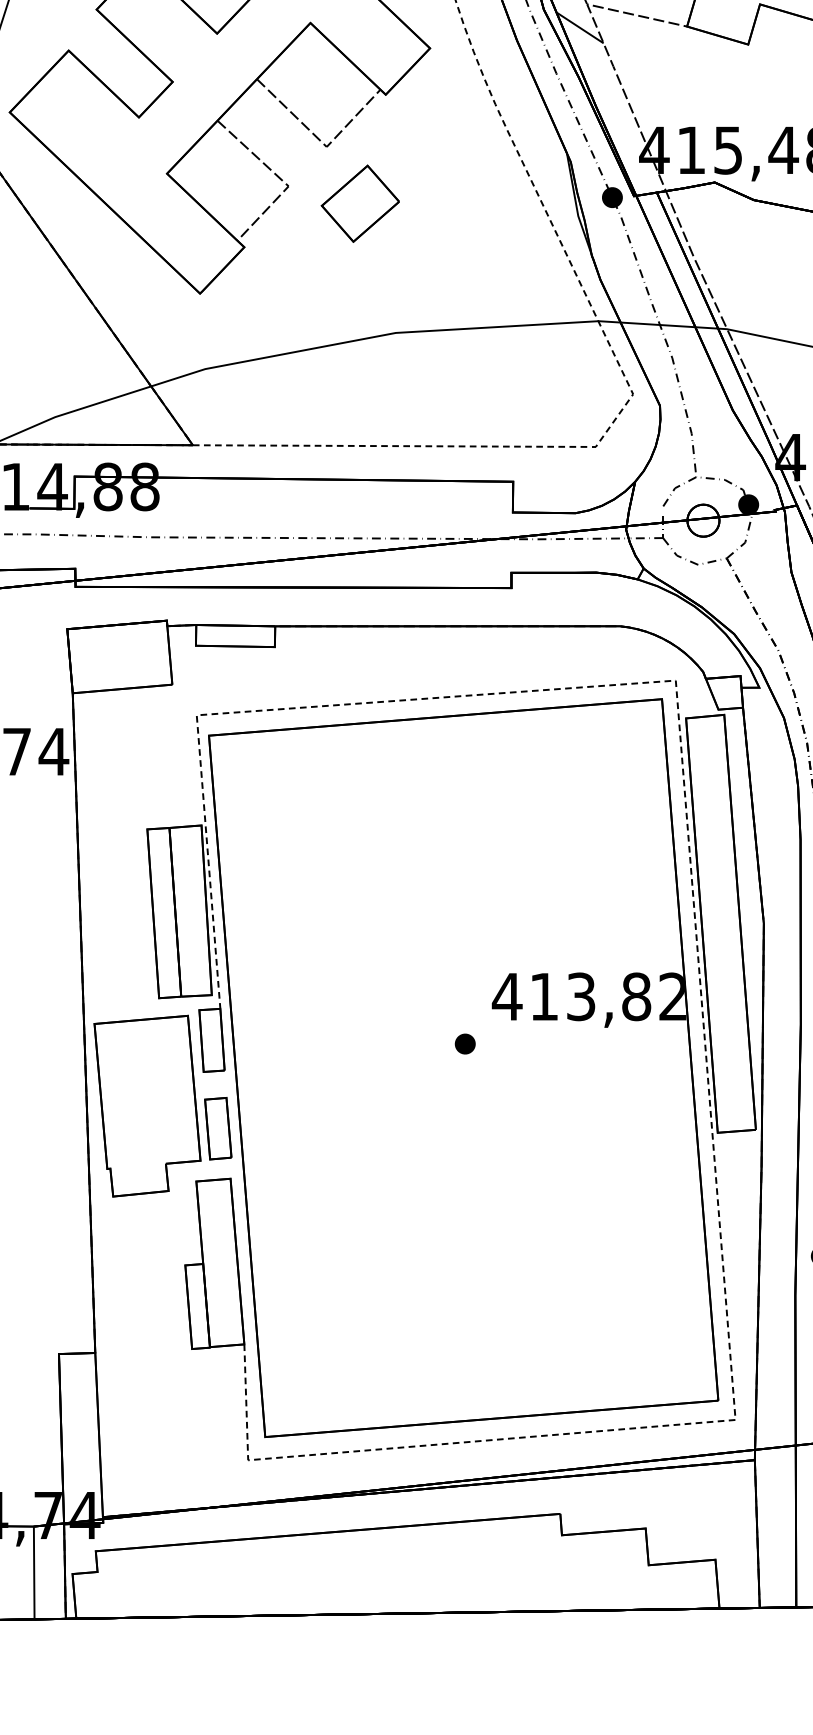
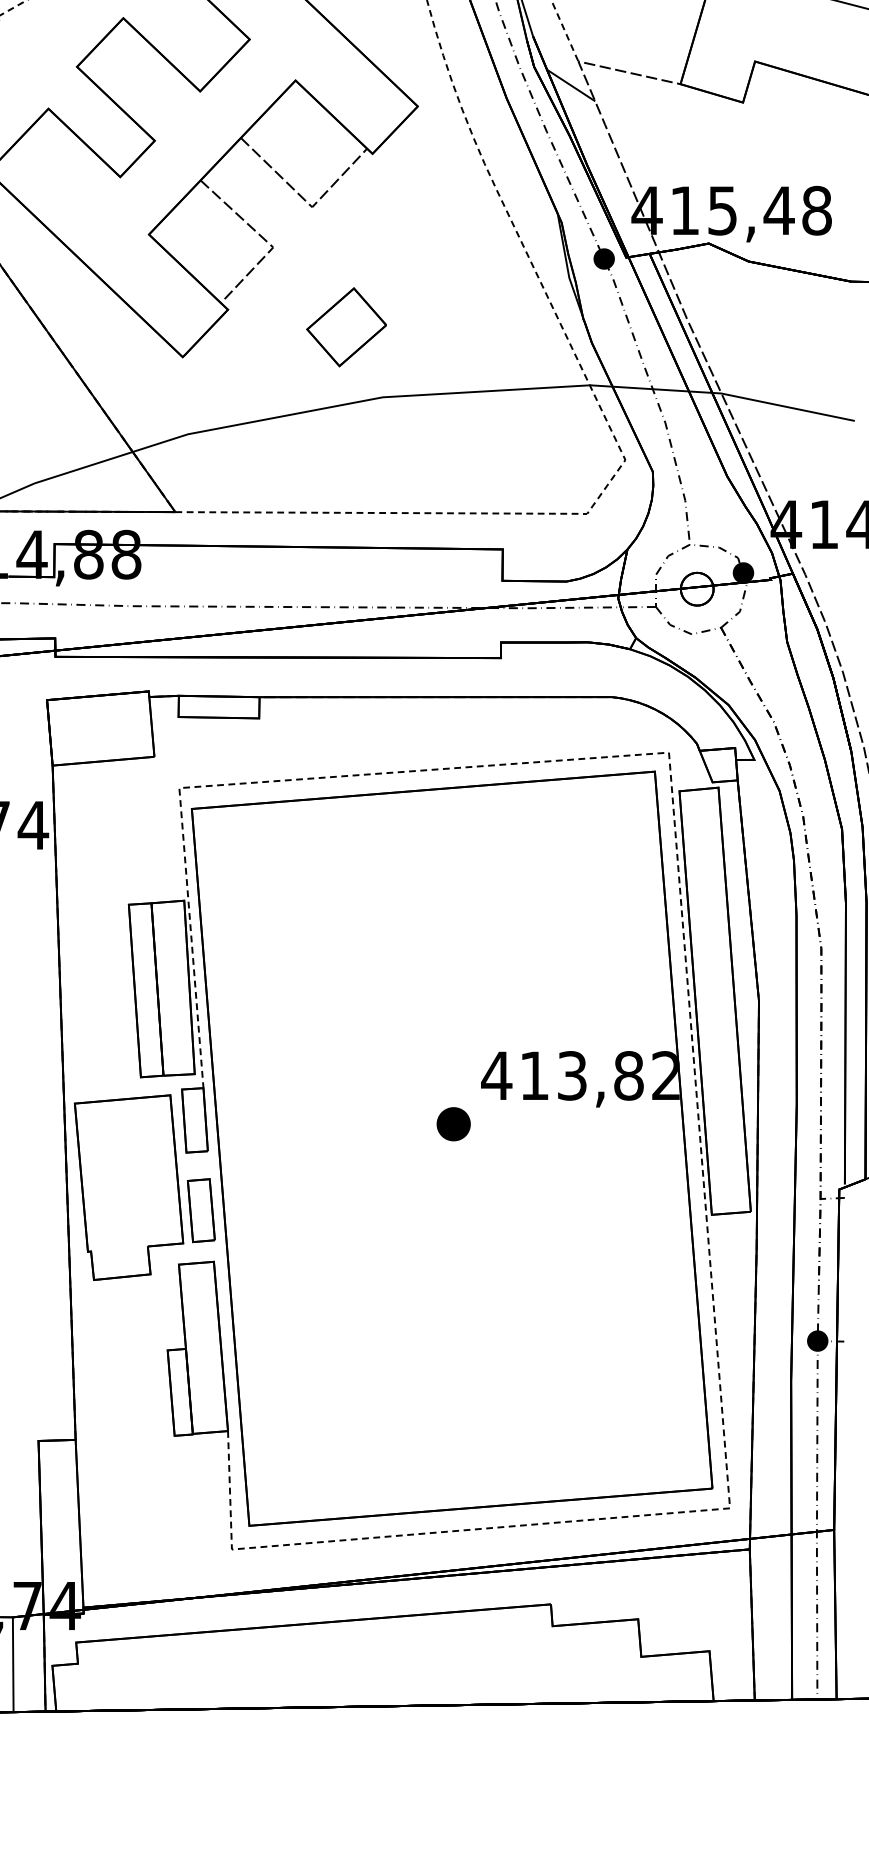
part: (360, 203) -> (346, 327), moved
part: (464, 1043) -> (453, 1123), size x1.6

